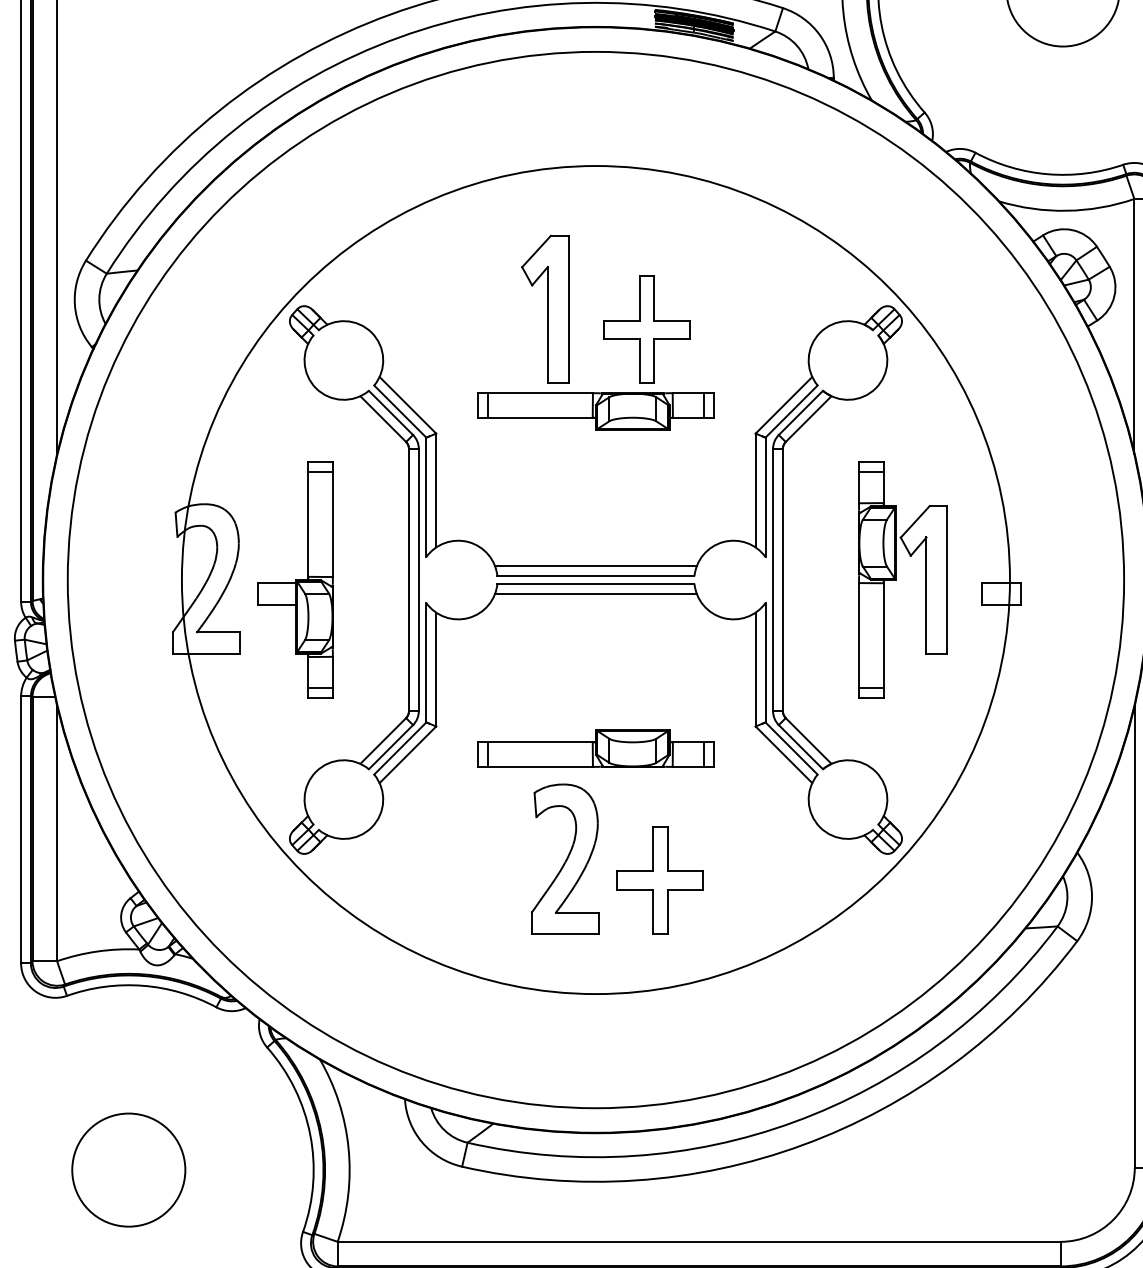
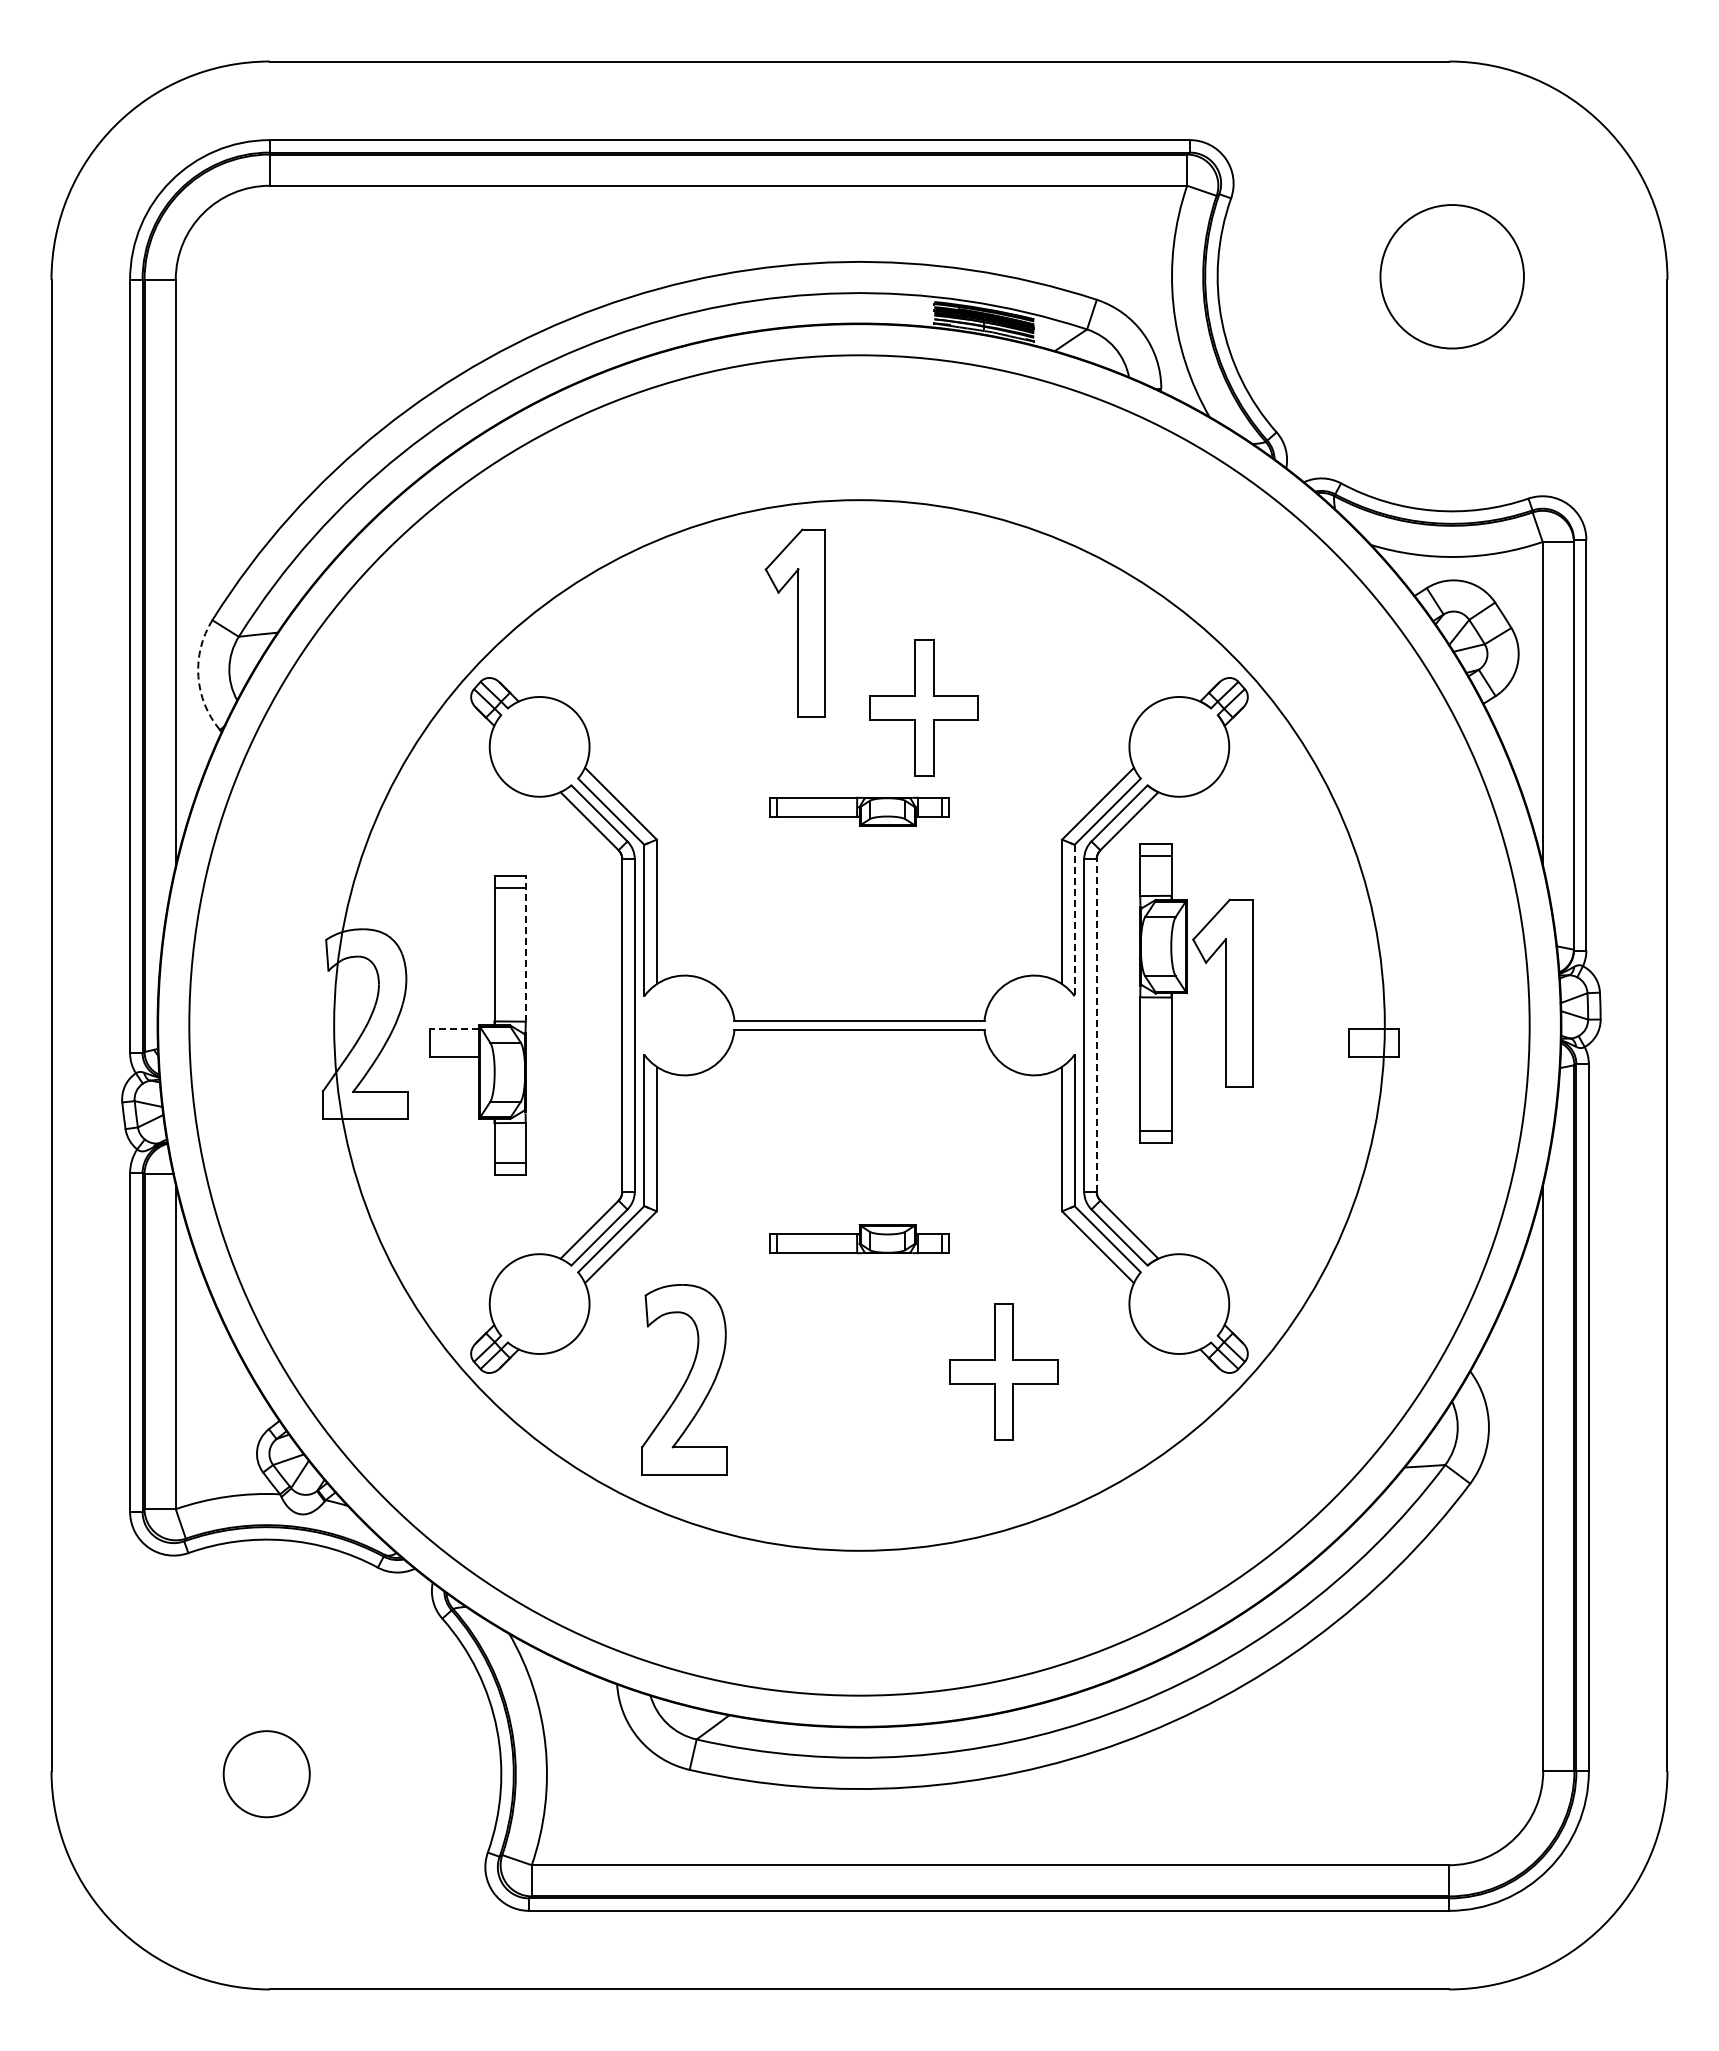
arc: (75, 305) -> (198, 676), solid -> dashed
part: (544, 308) -> (794, 622), moved
part: (595, 411) -> (859, 811), size x0.6
line: (765, 497) -> (1074, 920), solid -> dashed
line: (332, 519) -> (525, 948), solid -> dashed
line: (595, 566) -> (859, 1008), removed
line: (782, 580) -> (1096, 1025), solid -> dashed
part: (896, 580) -> (1187, 993), moved
line: (276, 583) -> (454, 1029), solid -> dashed
line: (595, 593) -> (859, 1042), removed
part: (595, 747) -> (859, 1238), size x0.6
part: (565, 859) -> (684, 1379), moved
part: (659, 880) -> (1003, 1371), moved
circle: (128, 1169) -> (266, 1773), size x0.6

